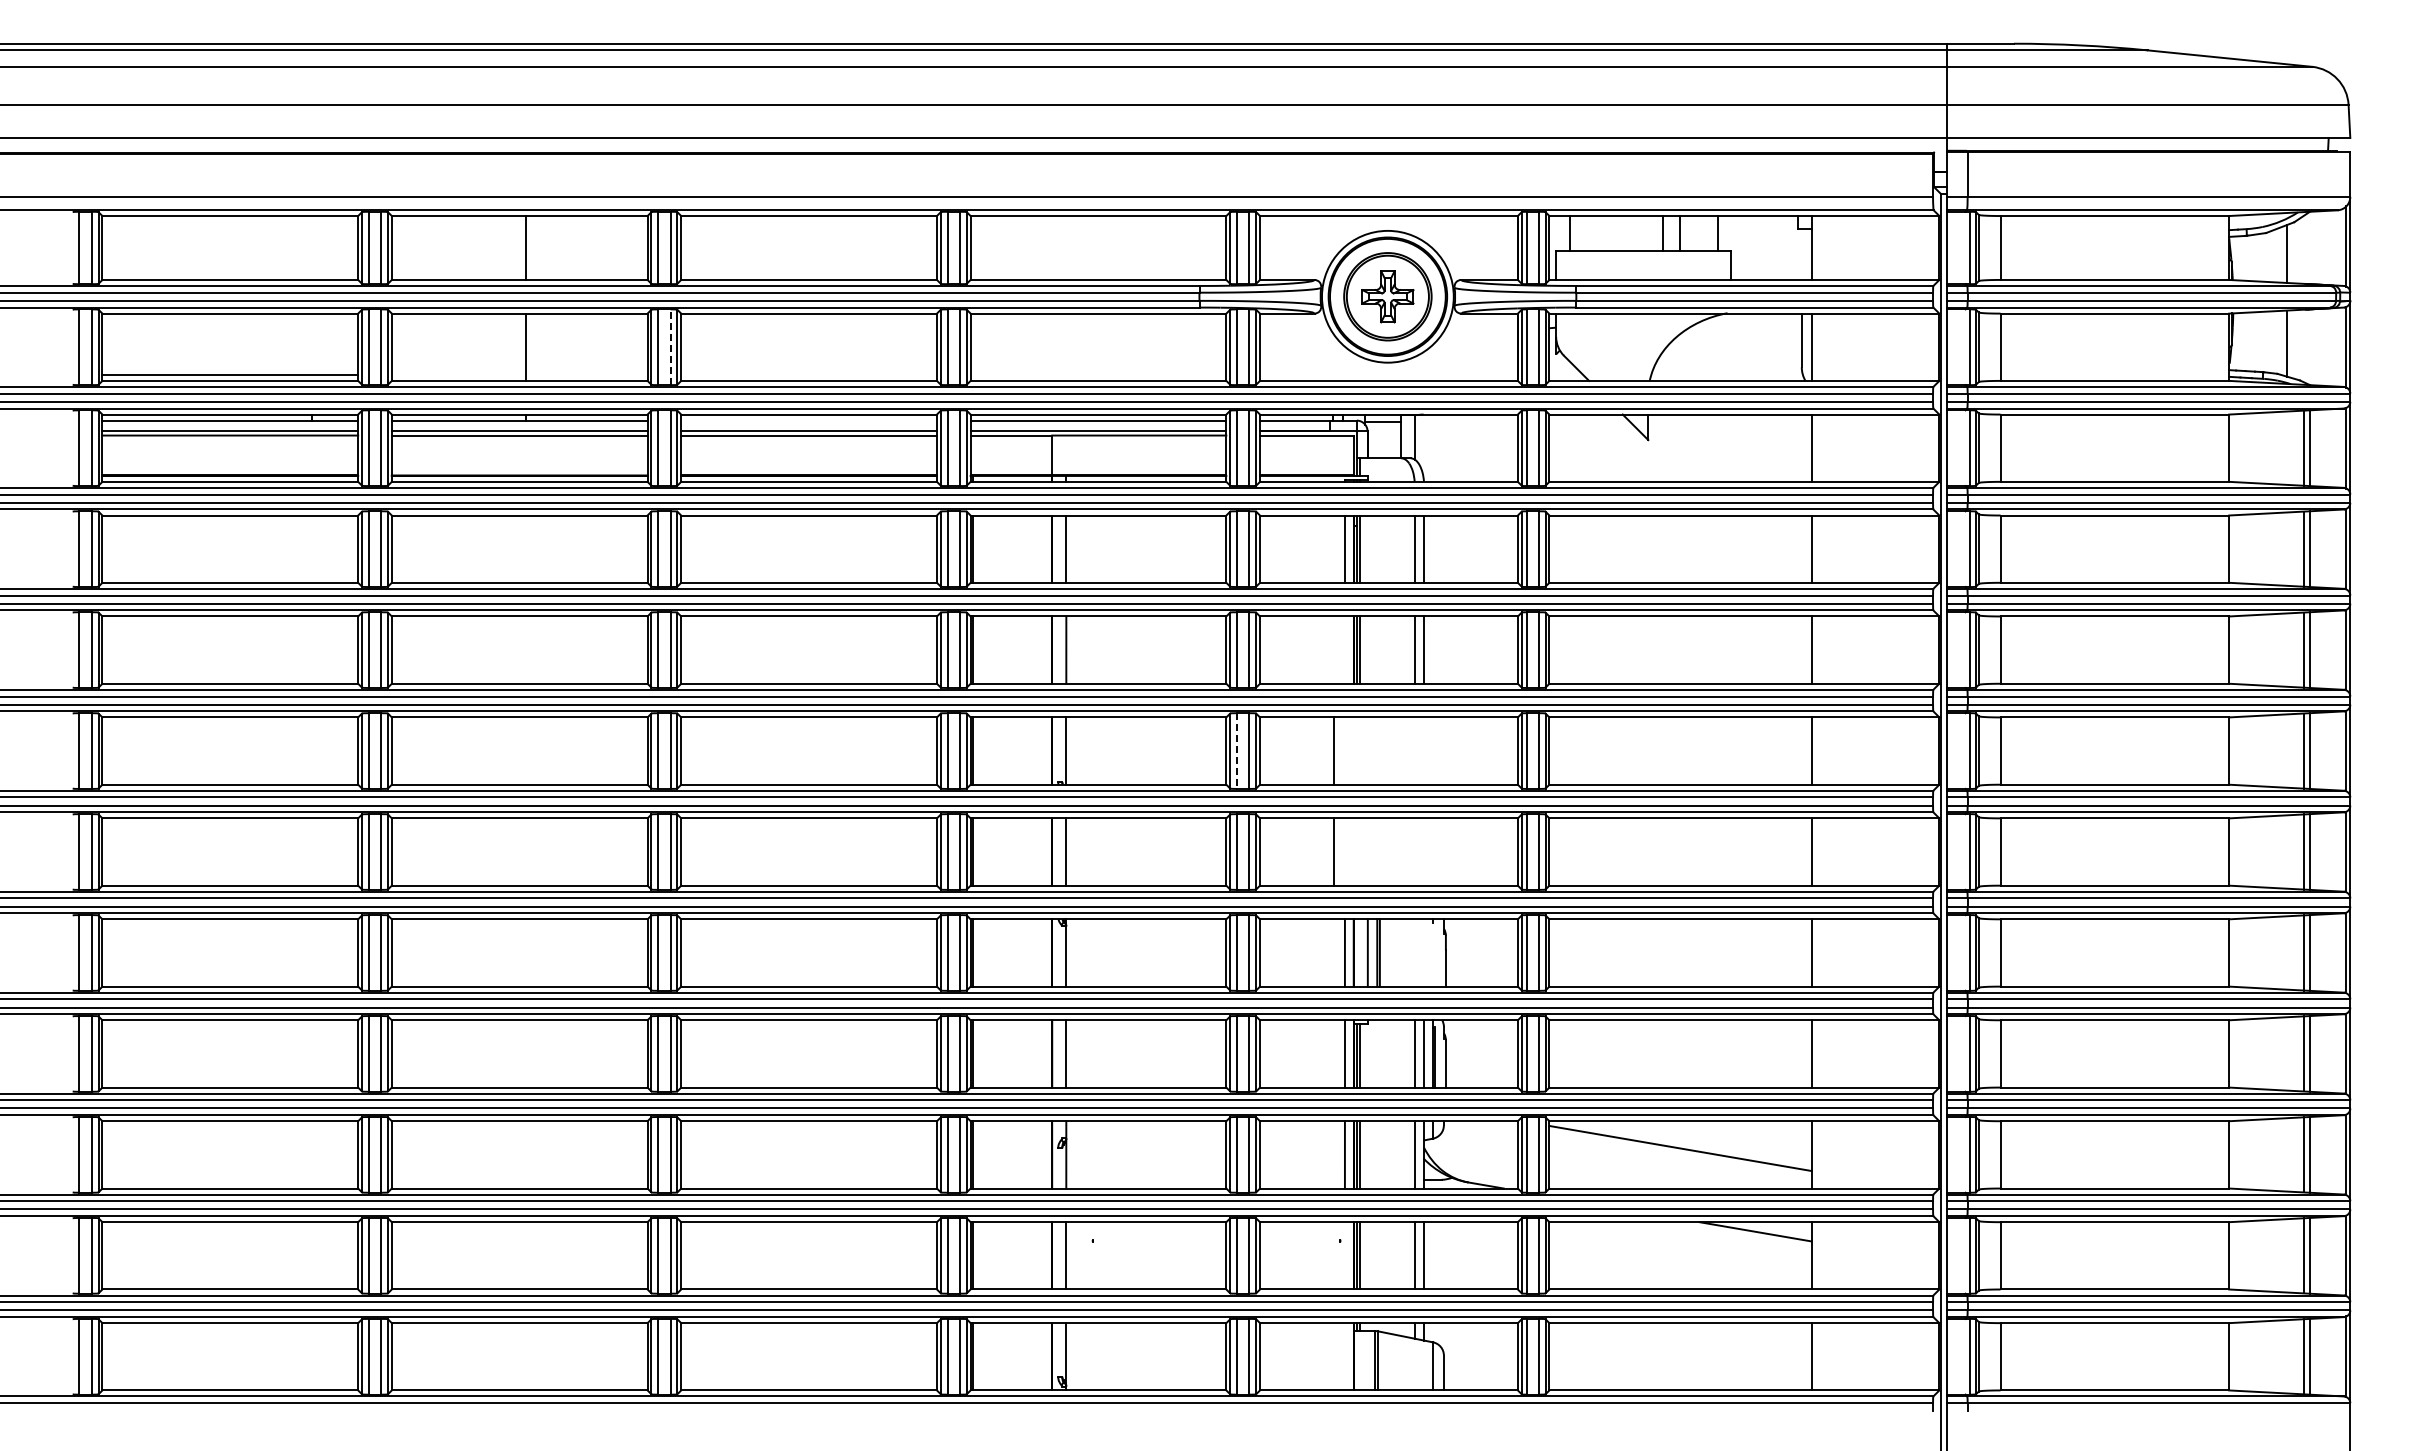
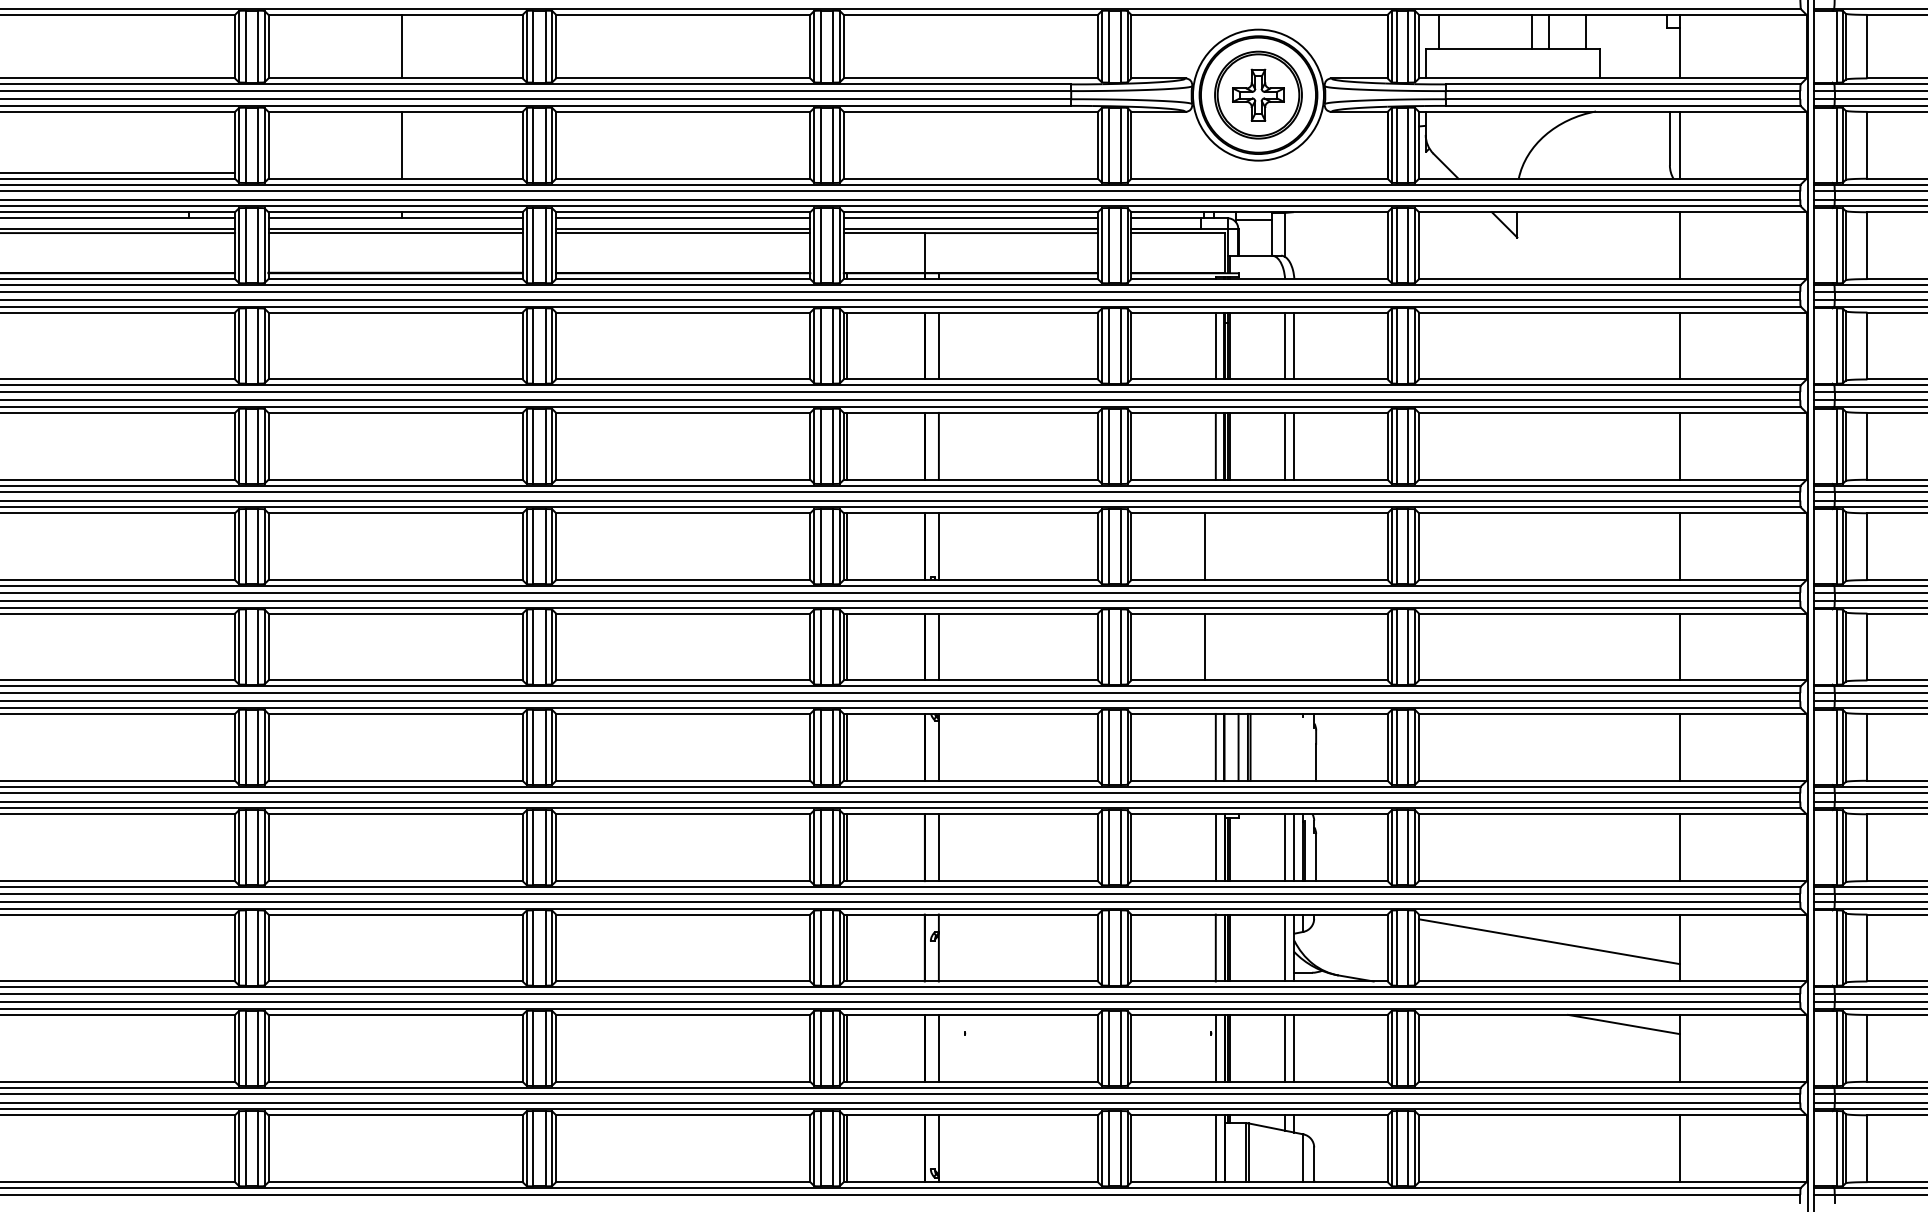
line: (670, 347) -> (545, 145), dashed -> solid
line: (808, 420) -> (682, 218), added
line: (1344, 649) -> (1215, 445), added
line: (1236, 751) -> (1108, 547), dashed -> solid
line: (1344, 1255) -> (1215, 1048), added
line: (1344, 1356) -> (1215, 1148), added

